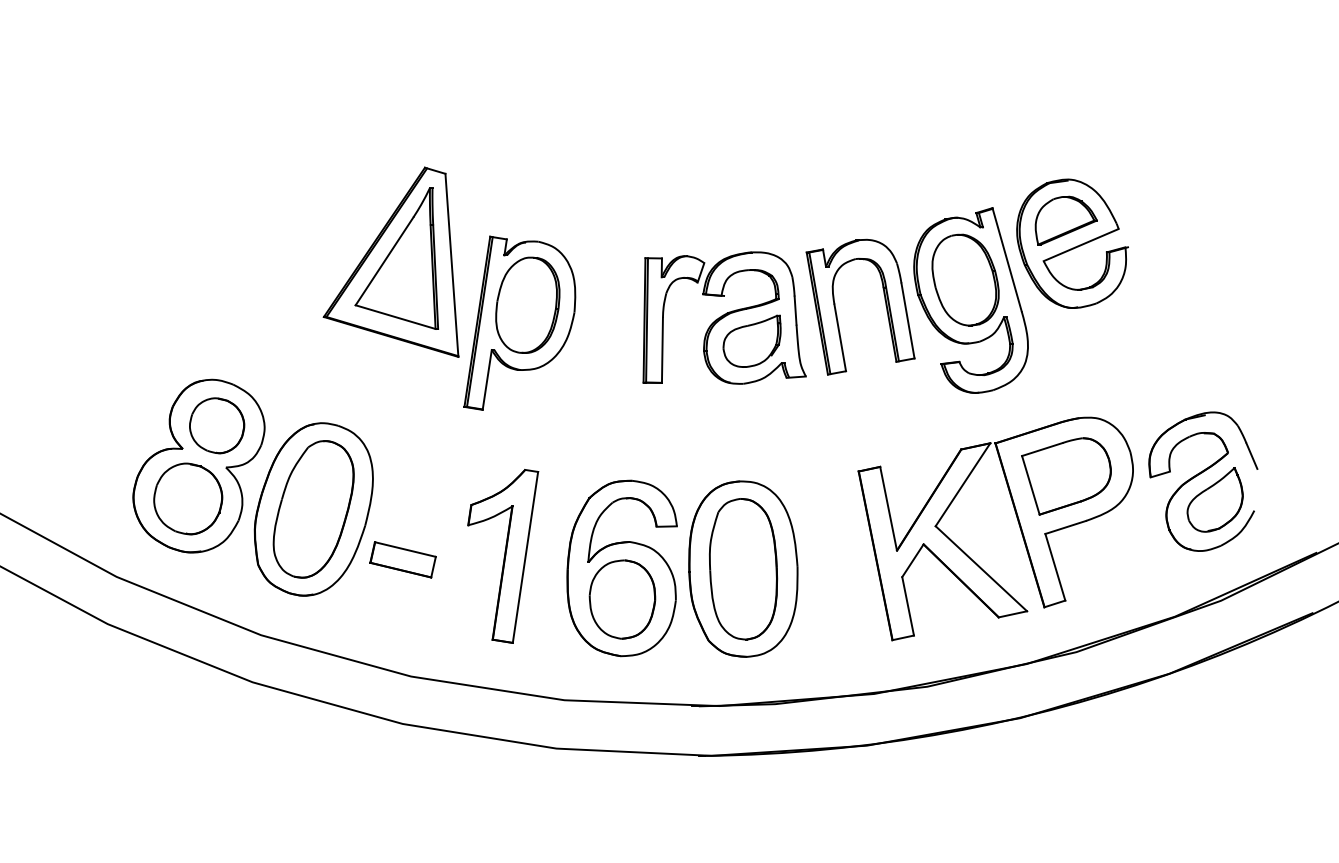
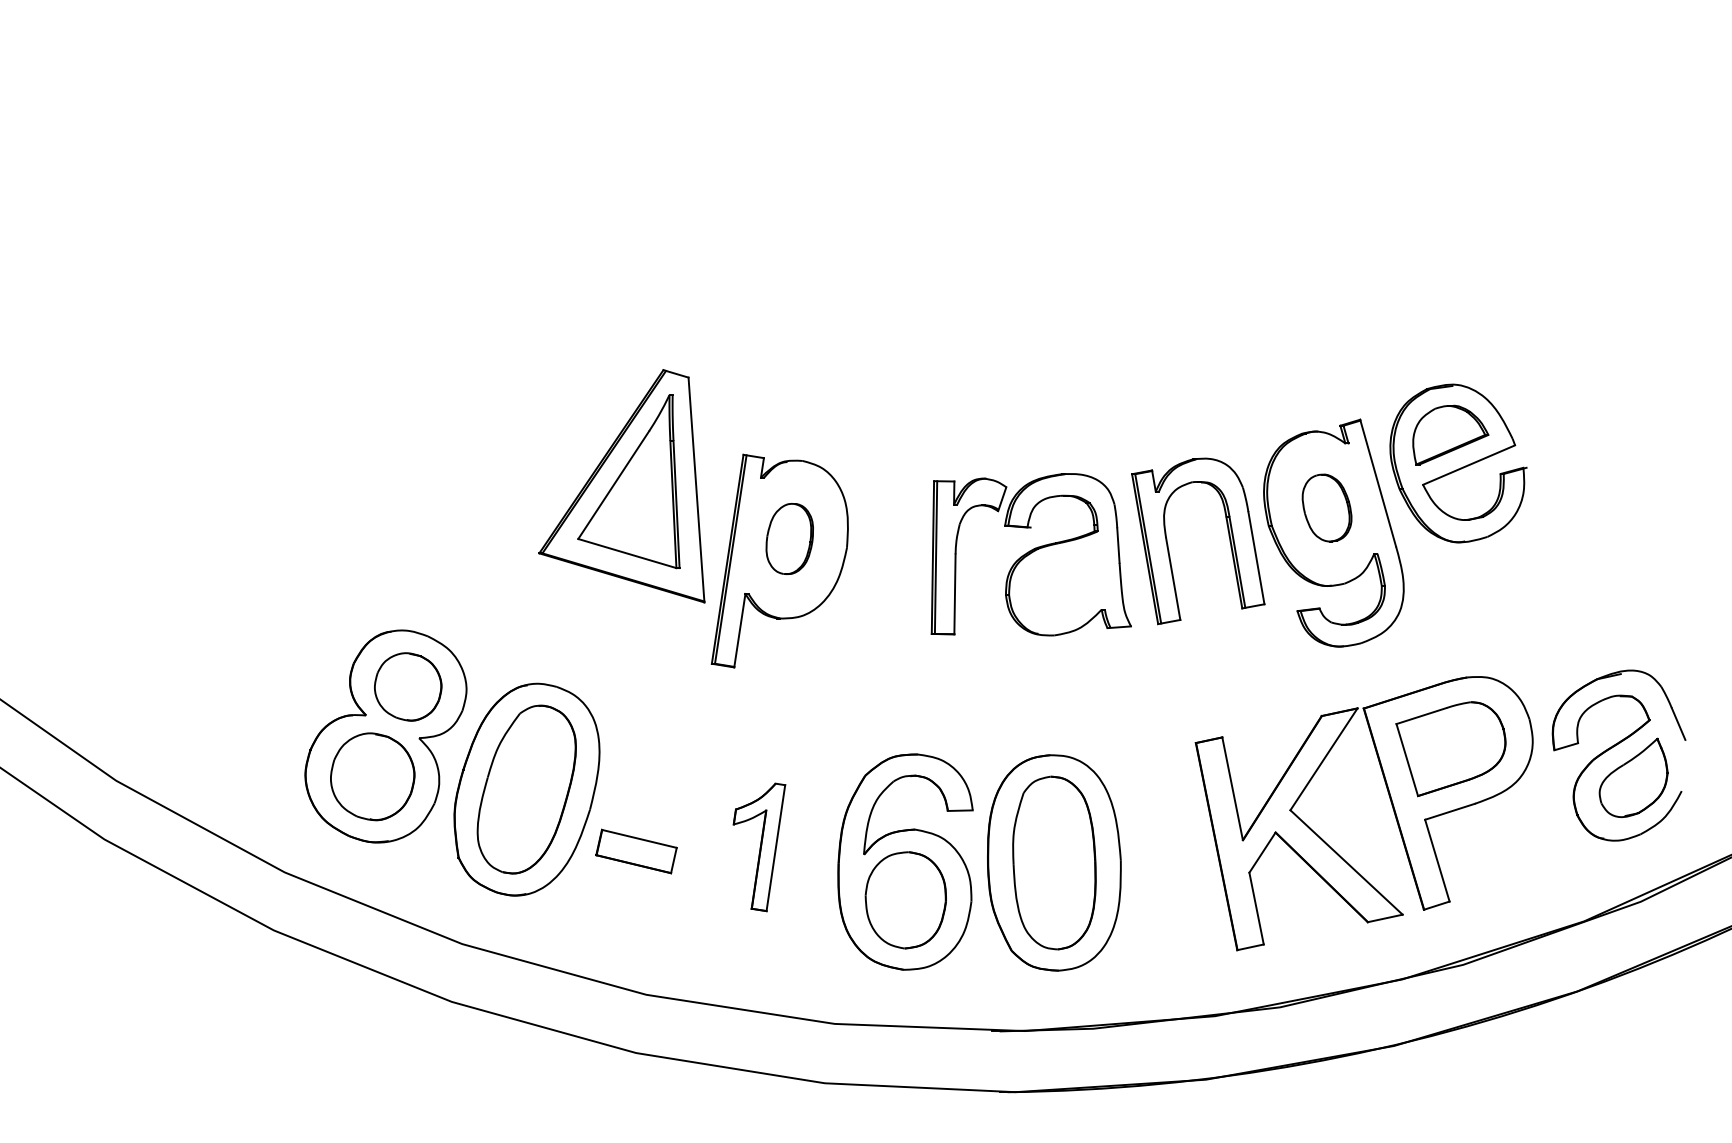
part: (965, 279) -> (1326, 507), size x0.6
part: (527, 304) -> (789, 538), size x0.6
part: (751, 340) -> (1064, 582), removed
part: (503, 556) -> (759, 847), size x0.6

